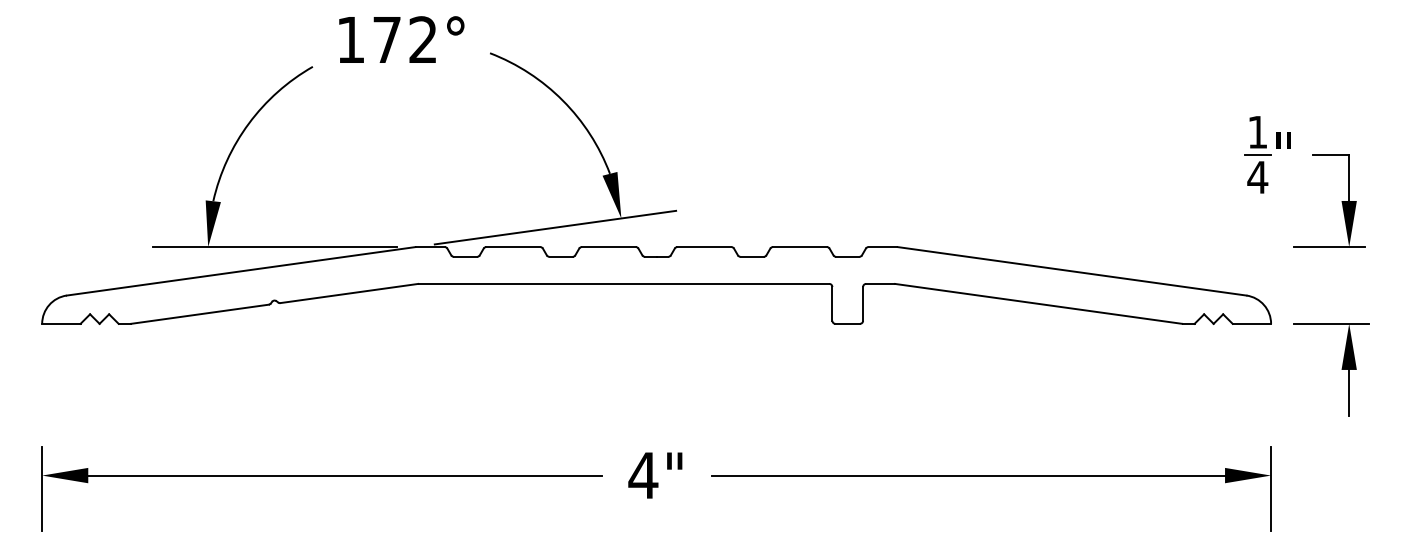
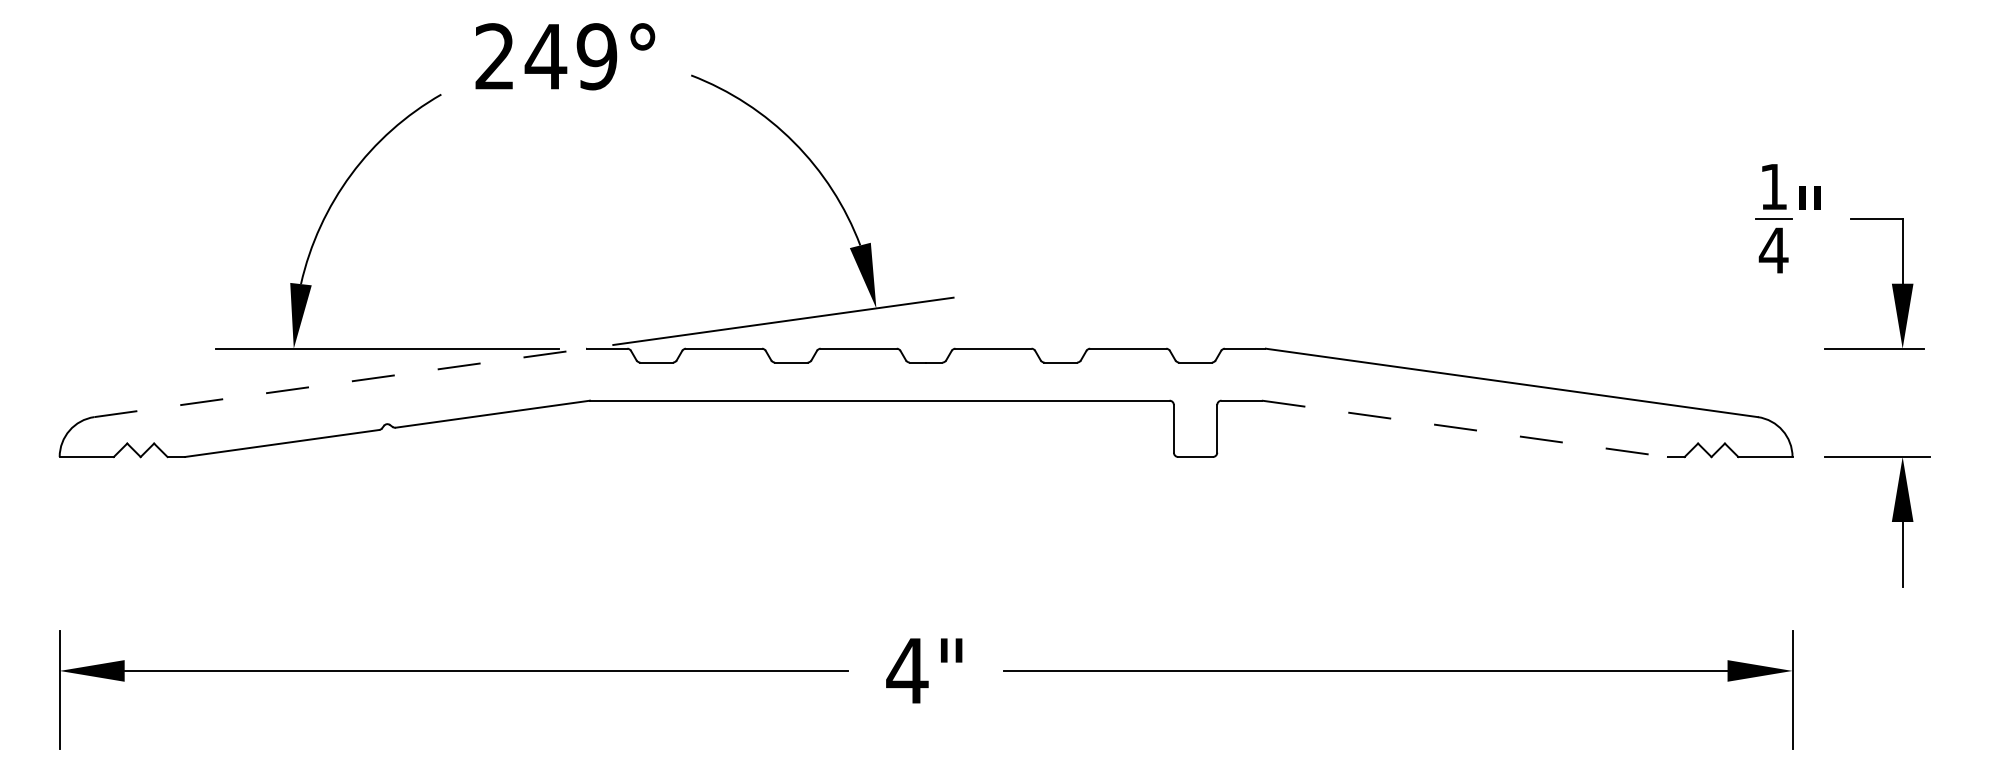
text: (387, 39) -> (546, 56), 172° -> 249°
line: (241, 271) -> (340, 382), solid -> dashed
line: (1039, 303) -> (1465, 428), solid -> dashed

